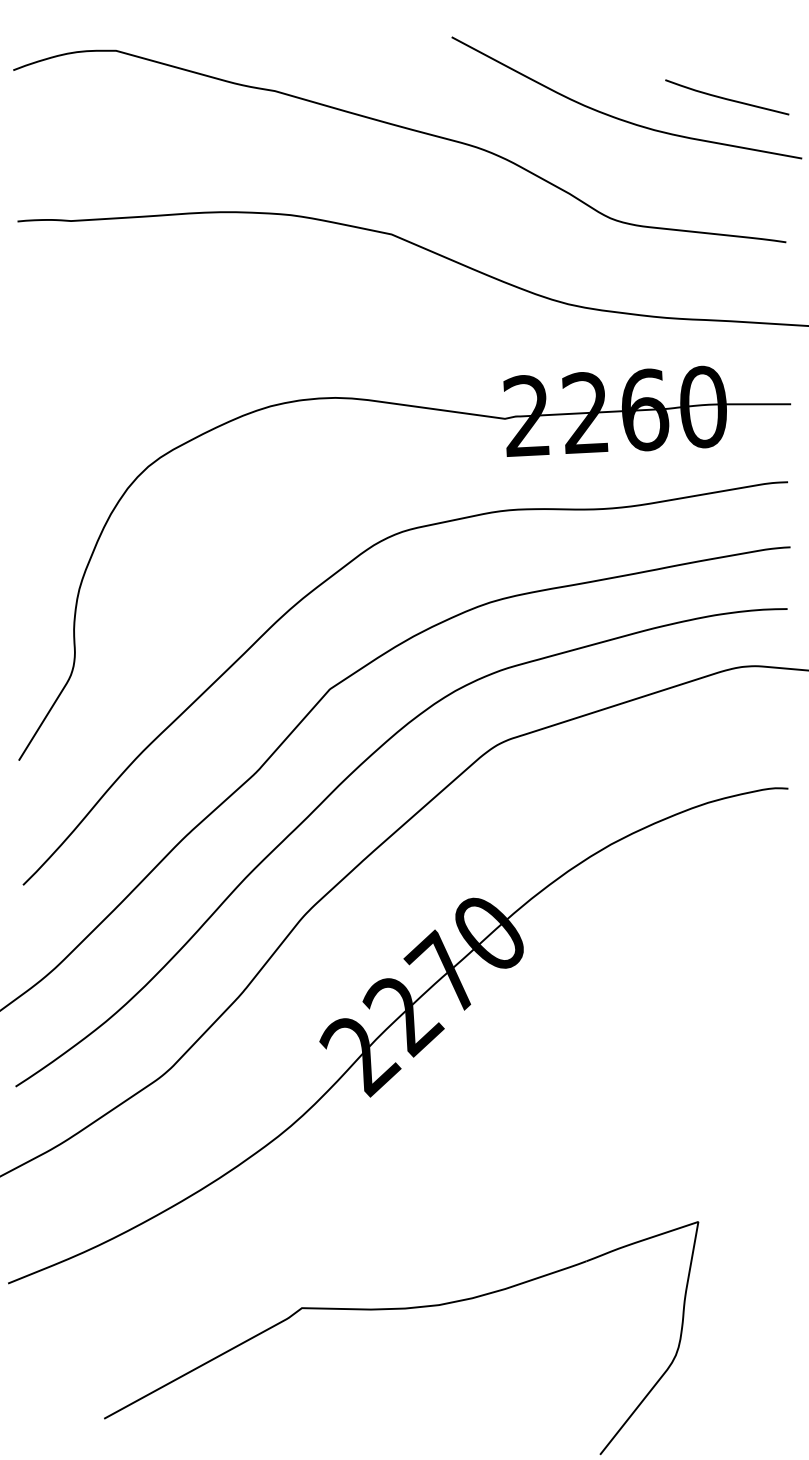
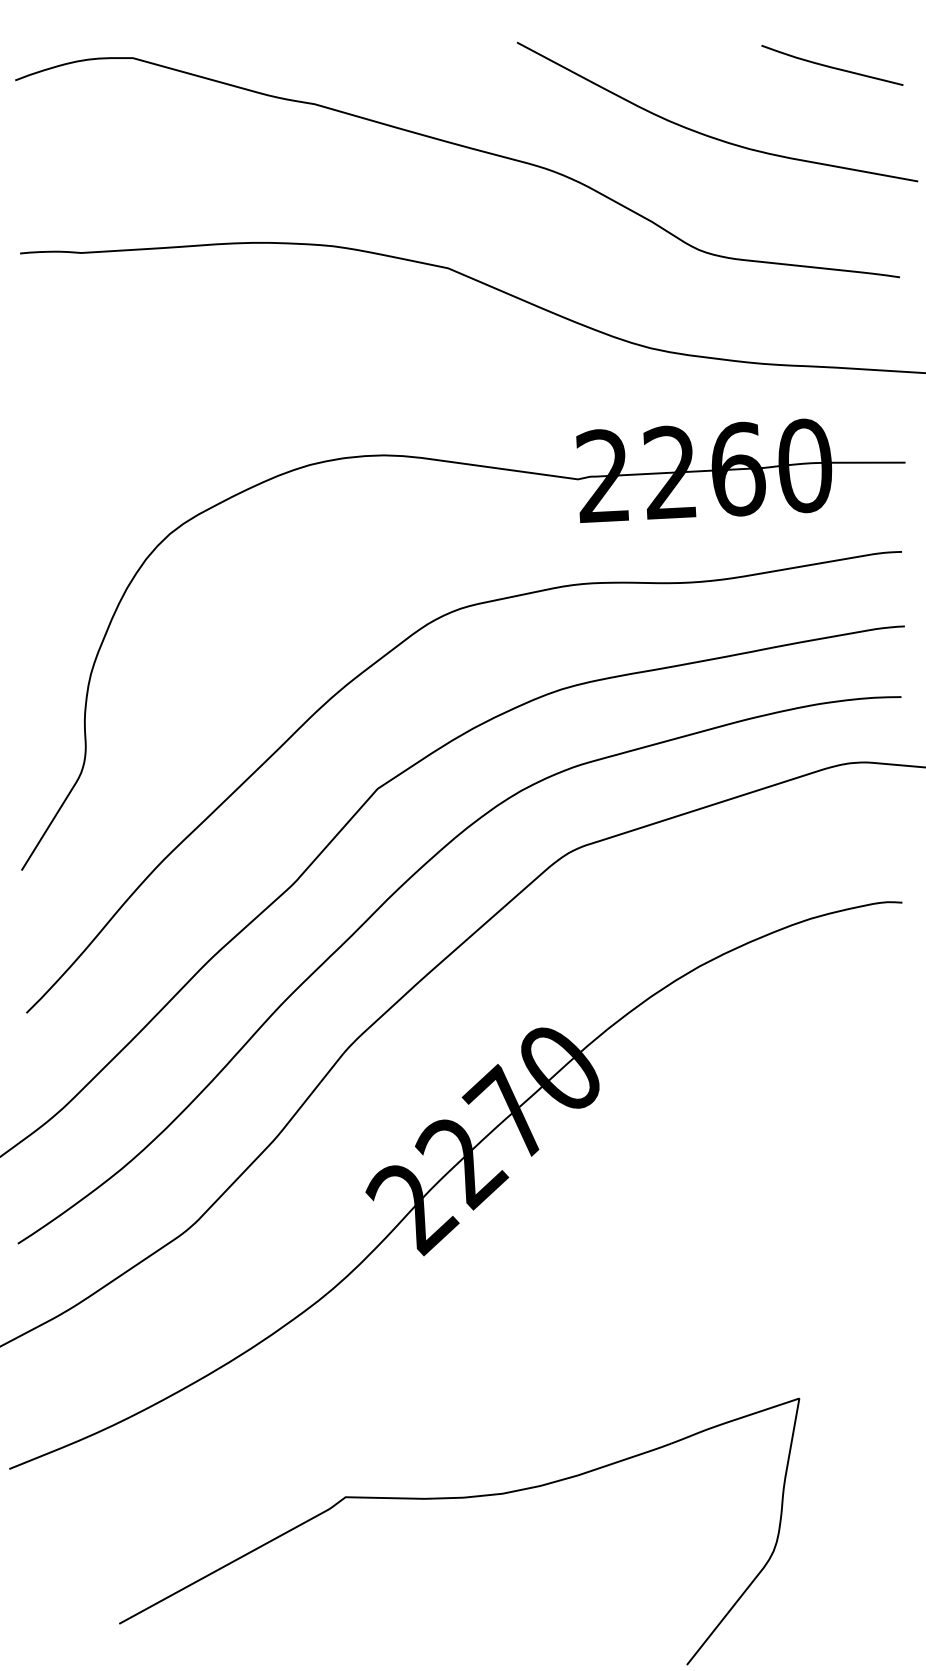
curve: (727, 98) -> (832, 66), moved

